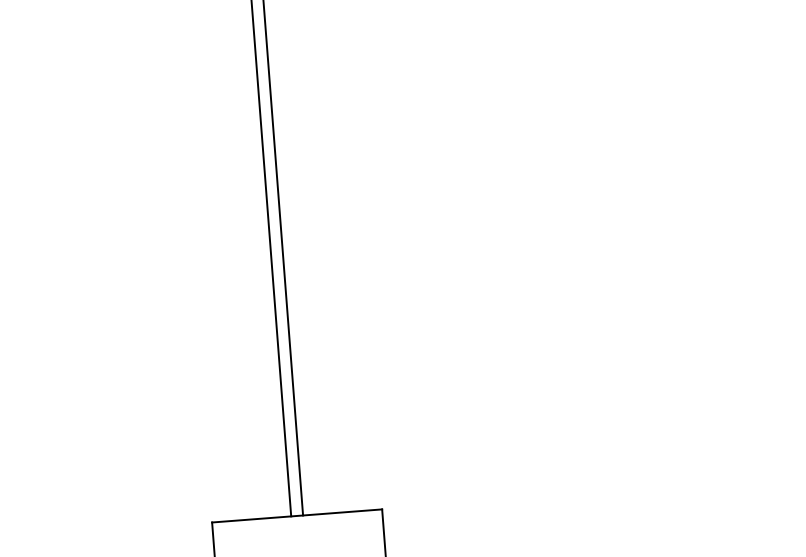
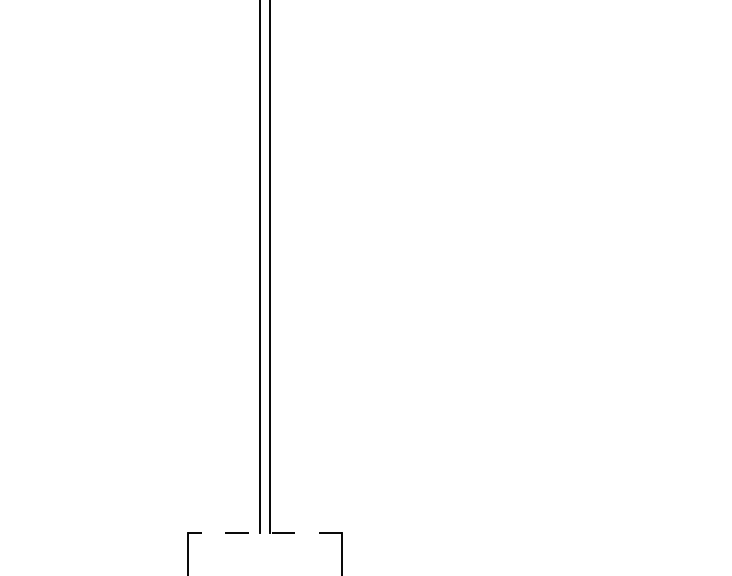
line: (297, 515) -> (265, 532), solid -> dashed

